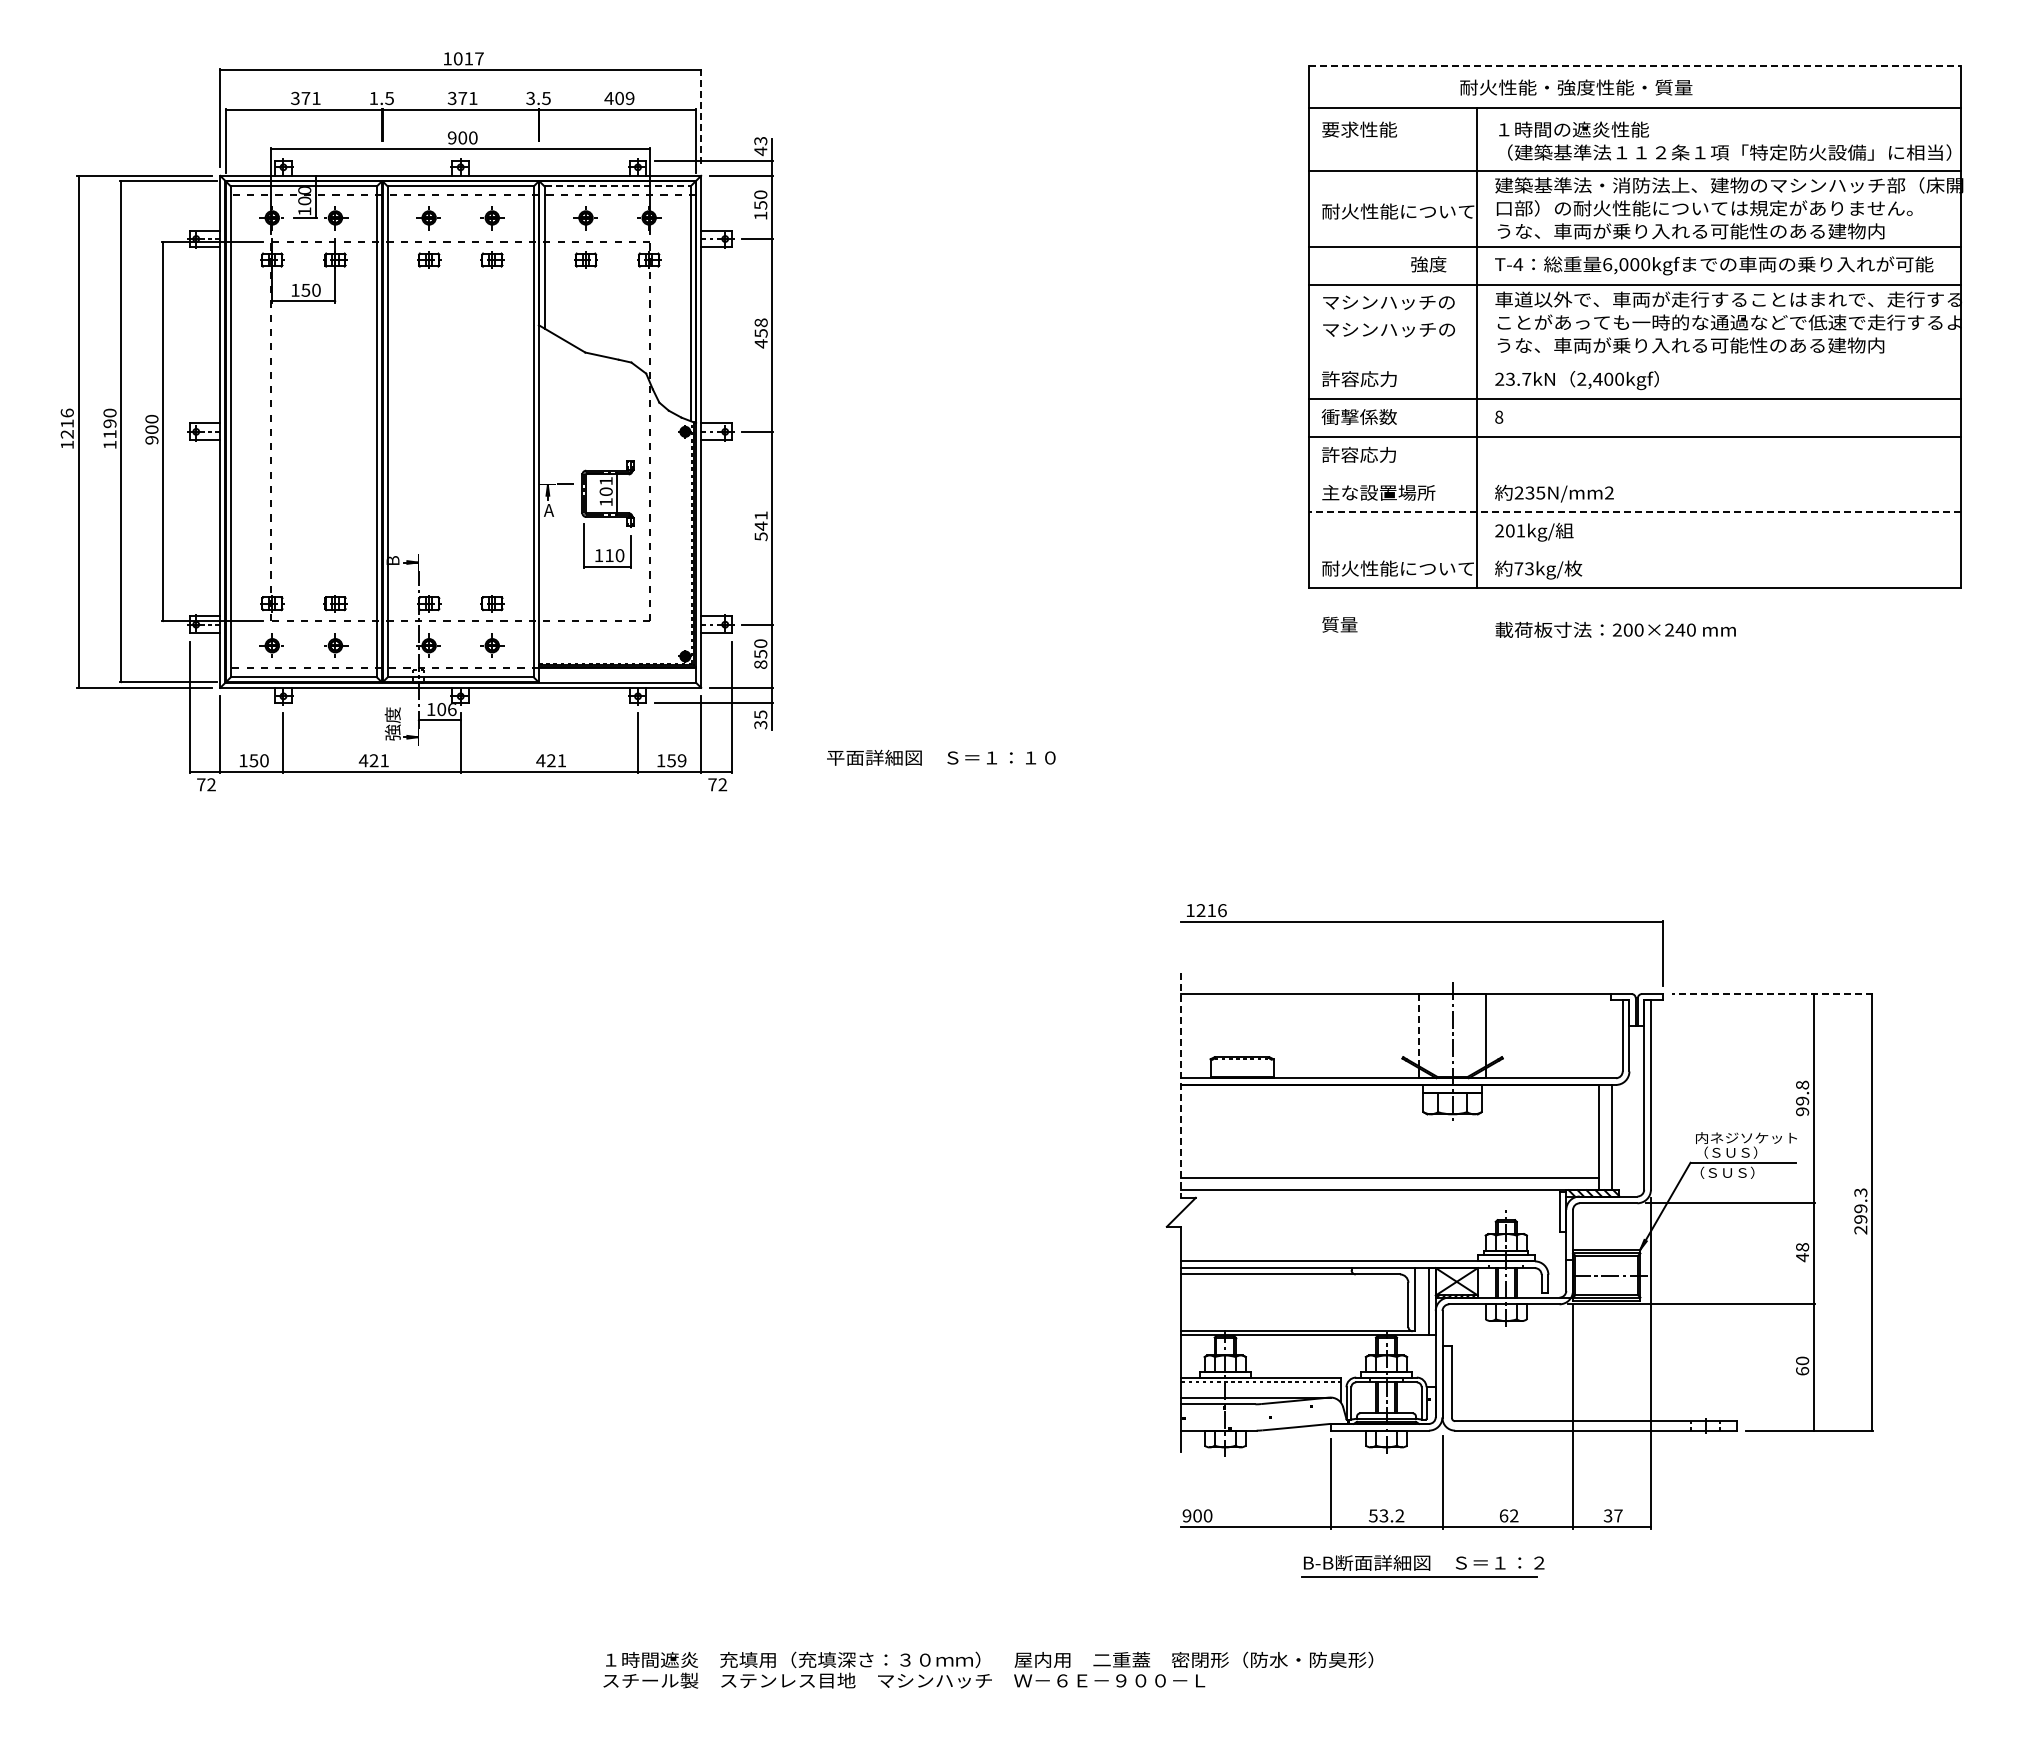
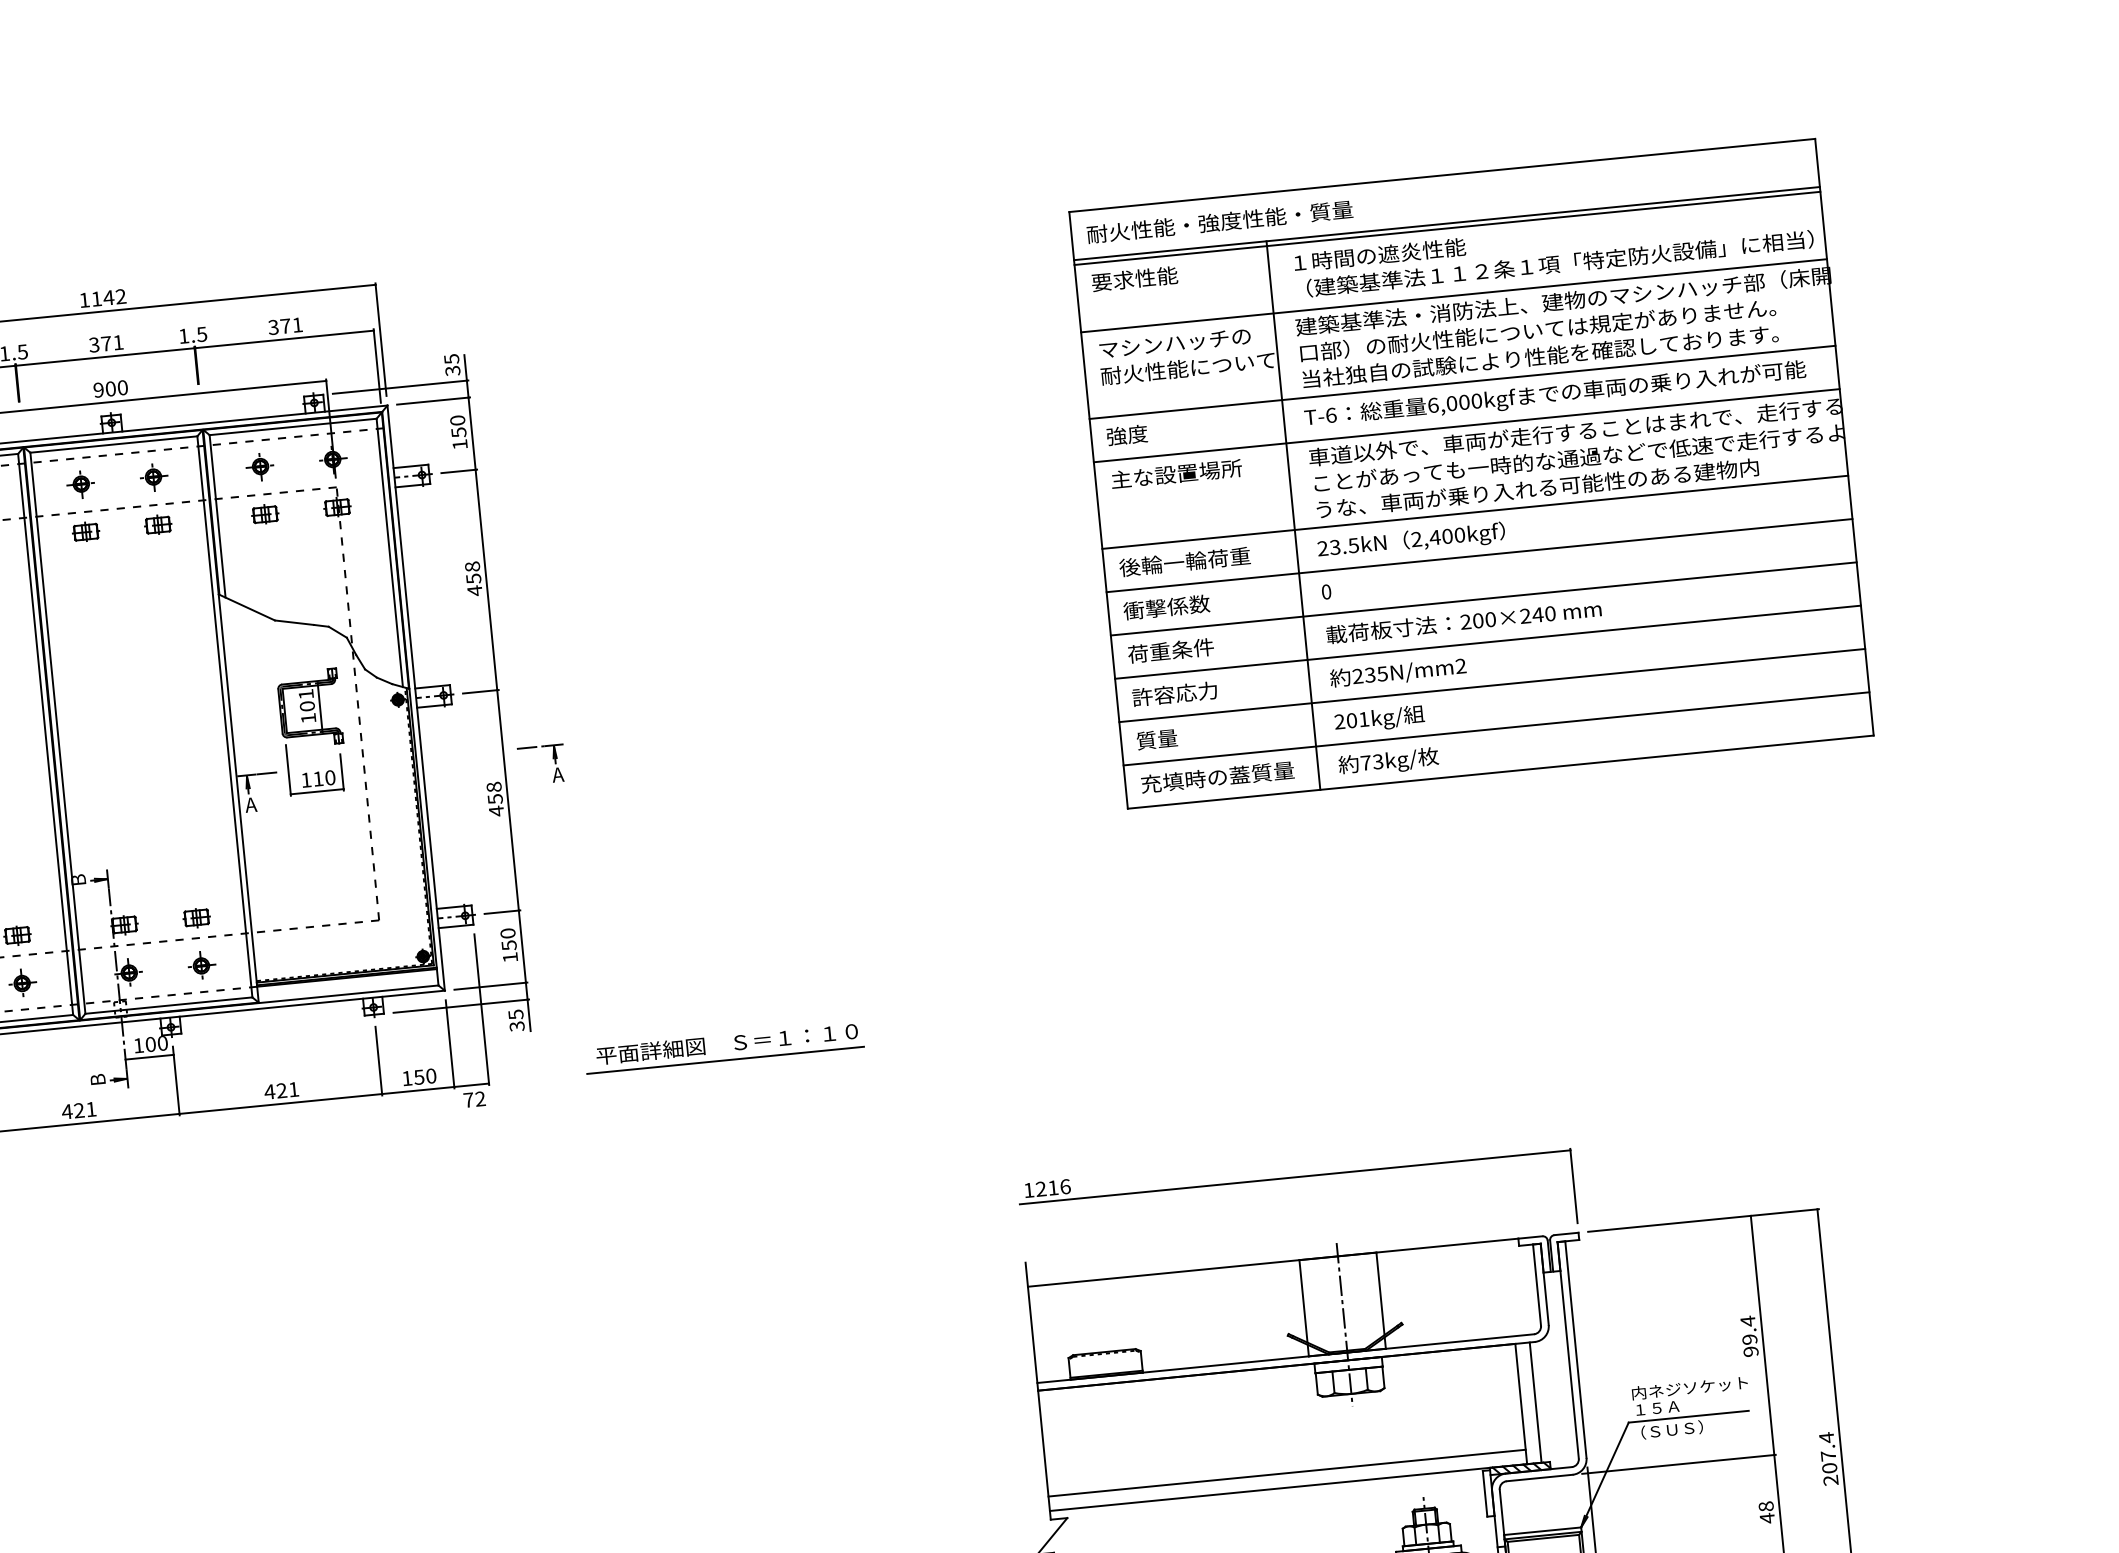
text: (468, 58) -> (108, 297), 1017 -> 1142
line: (1635, 66) -> (1443, 175), dashed -> solid
text: (1576, 87) -> (1220, 221), moved
text: (530, 98) -> (183, 336), 3.5 -> 1.5
text: (619, 98) -> (285, 326), 409 -> 371
line: (1634, 112) -> (1447, 228), added
line: (701, 118) -> (381, 339), dashed -> solid
text: (760, 146) -> (452, 365), 43 -> 35
line: (618, 186) -> (294, 426), dashed -> solid
text: (1704, 231) -> (1540, 356), うな、車両が乗り入れる可能性のある建物内 -> 当社独自の試験により性能を確認しております。
text: (1428, 264) -> (1126, 435), moved
text: (1518, 264) -> (1331, 415), T-4 -> T-6
text: (1388, 302) -> (1187, 473), マシンハッチの -> 主な設置場所
text: (1388, 330) -> (1174, 344), moved
line: (1634, 360) -> (1474, 511), added
text: (1378, 379) -> (1184, 562), 許容応力 -> 後輪一輪荷重
text: (1526, 379) -> (1353, 545), 23.7kN -> 23.5kN
text: (1499, 417) -> (1326, 592), 8 -> 0
text: (1359, 454) -> (1171, 650), 許容応力 -> 荷重条件
line: (1634, 474) -> (1487, 642), added
text: (1378, 492) -> (1197, 691), 主な設置場所 -> 許容応力
part: (814, 496) -> (552, 759), added
line: (1634, 512) -> (1491, 685), dashed -> solid
part: (607, 514) -> (311, 732), moved
text: (760, 526) -> (494, 799), 541 -> 458
line: (1634, 550) -> (1496, 729), added
text: (1397, 568) -> (1227, 776), 耐火性能について -> 充填時の蓋質量
text: (1339, 624) -> (1156, 739), moved
text: (1615, 629) -> (1463, 621), moved
text: (760, 664) -> (510, 957), 850 -> 150
text: (452, 709) -> (163, 1043), 106 -> 100
text: (392, 723) -> (96, 1066), 強度 -> B
text: (681, 760) -> (430, 1075), 159 -> 150
line: (938, 772) -> (725, 1060), added
line: (1772, 994) -> (1703, 1221), dashed -> solid
line: (1418, 1030) -> (1303, 1301), dashed -> solid
text: (1802, 1084) -> (1747, 1320), 99.8 -> 99.4
line: (1181, 1085) -> (1038, 1391), dashed -> solid
text: (1727, 1152) -> (1669, 1406), （ＳＵＳ） -> １５Ａ
text: (1860, 1205) -> (1827, 1452), 299.3 -> 207.4

